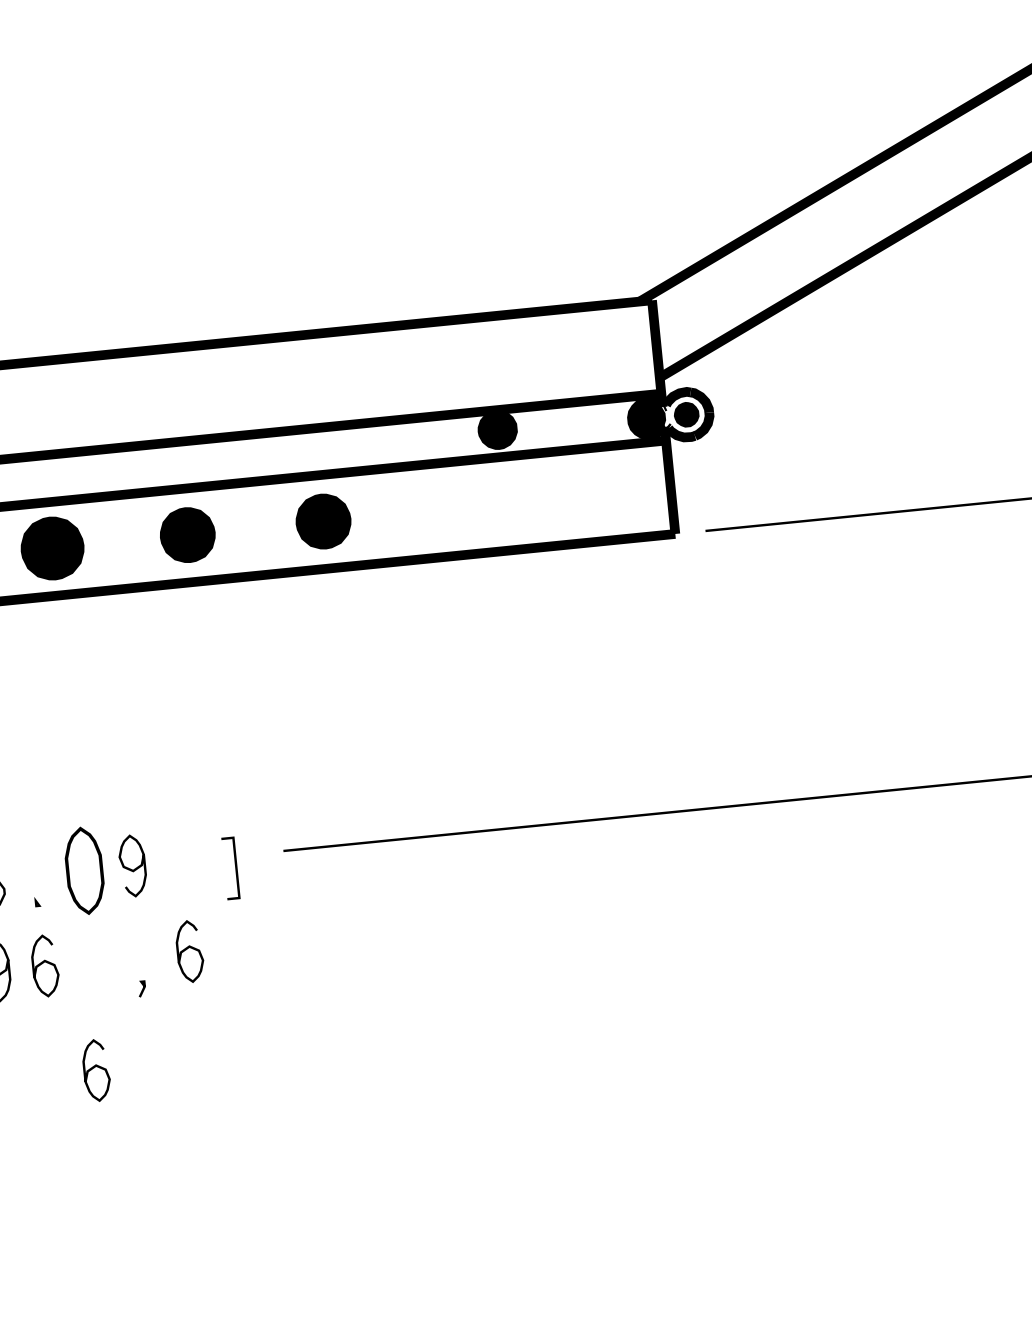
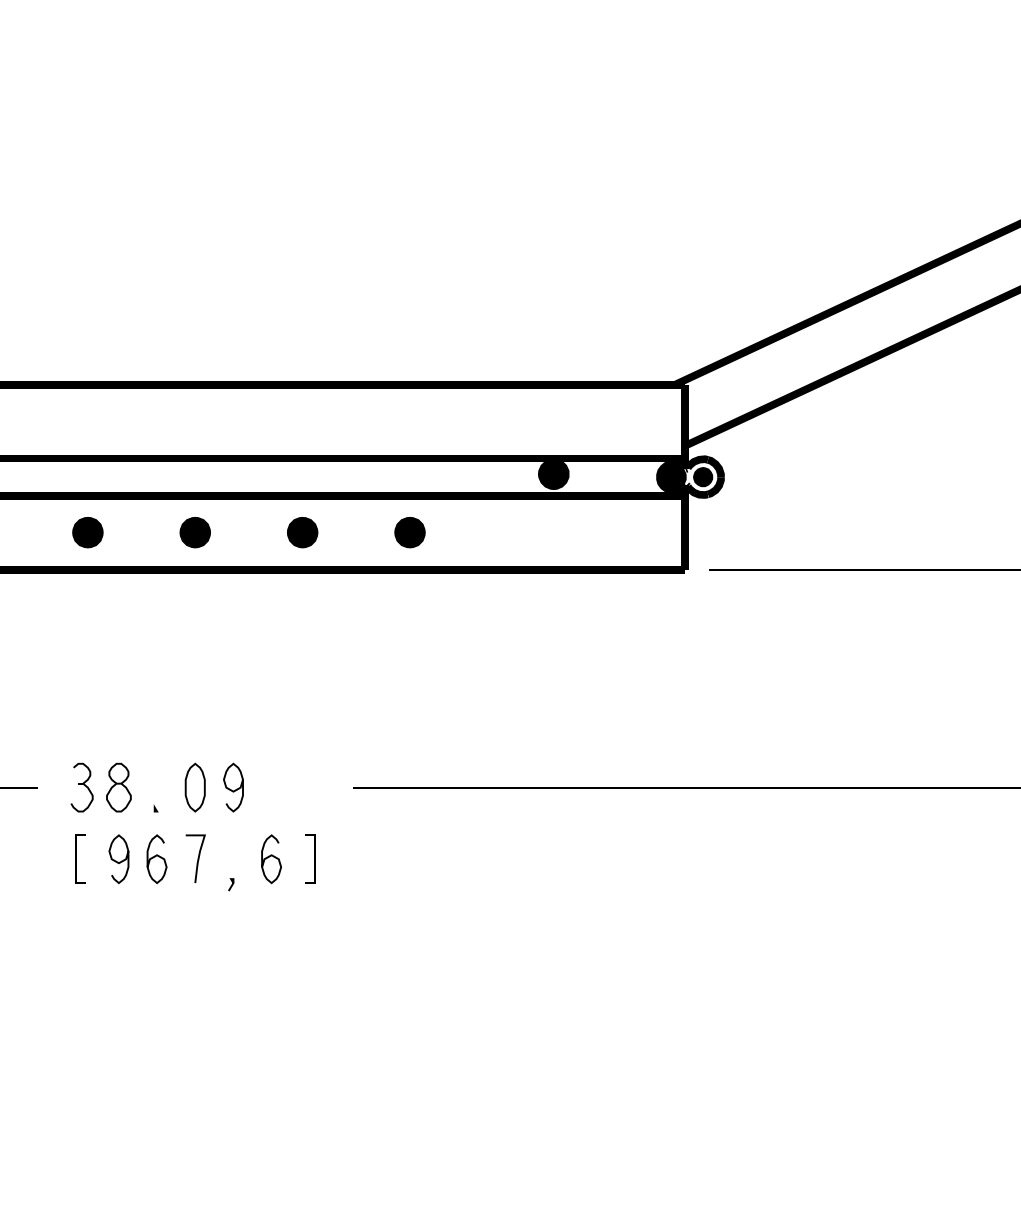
part: (322, 521) -> (409, 532), size x0.71
part: (187, 535) -> (302, 532), size x0.71
part: (51, 548) -> (194, 532), size x0.62
line: (236, 866) -> (314, 858), moved
part: (83, 870) -> (194, 787), size x0.71
curve: (96, 960) -> (197, 858), added
curve: (94, 1068) -> (187, 943), removed

